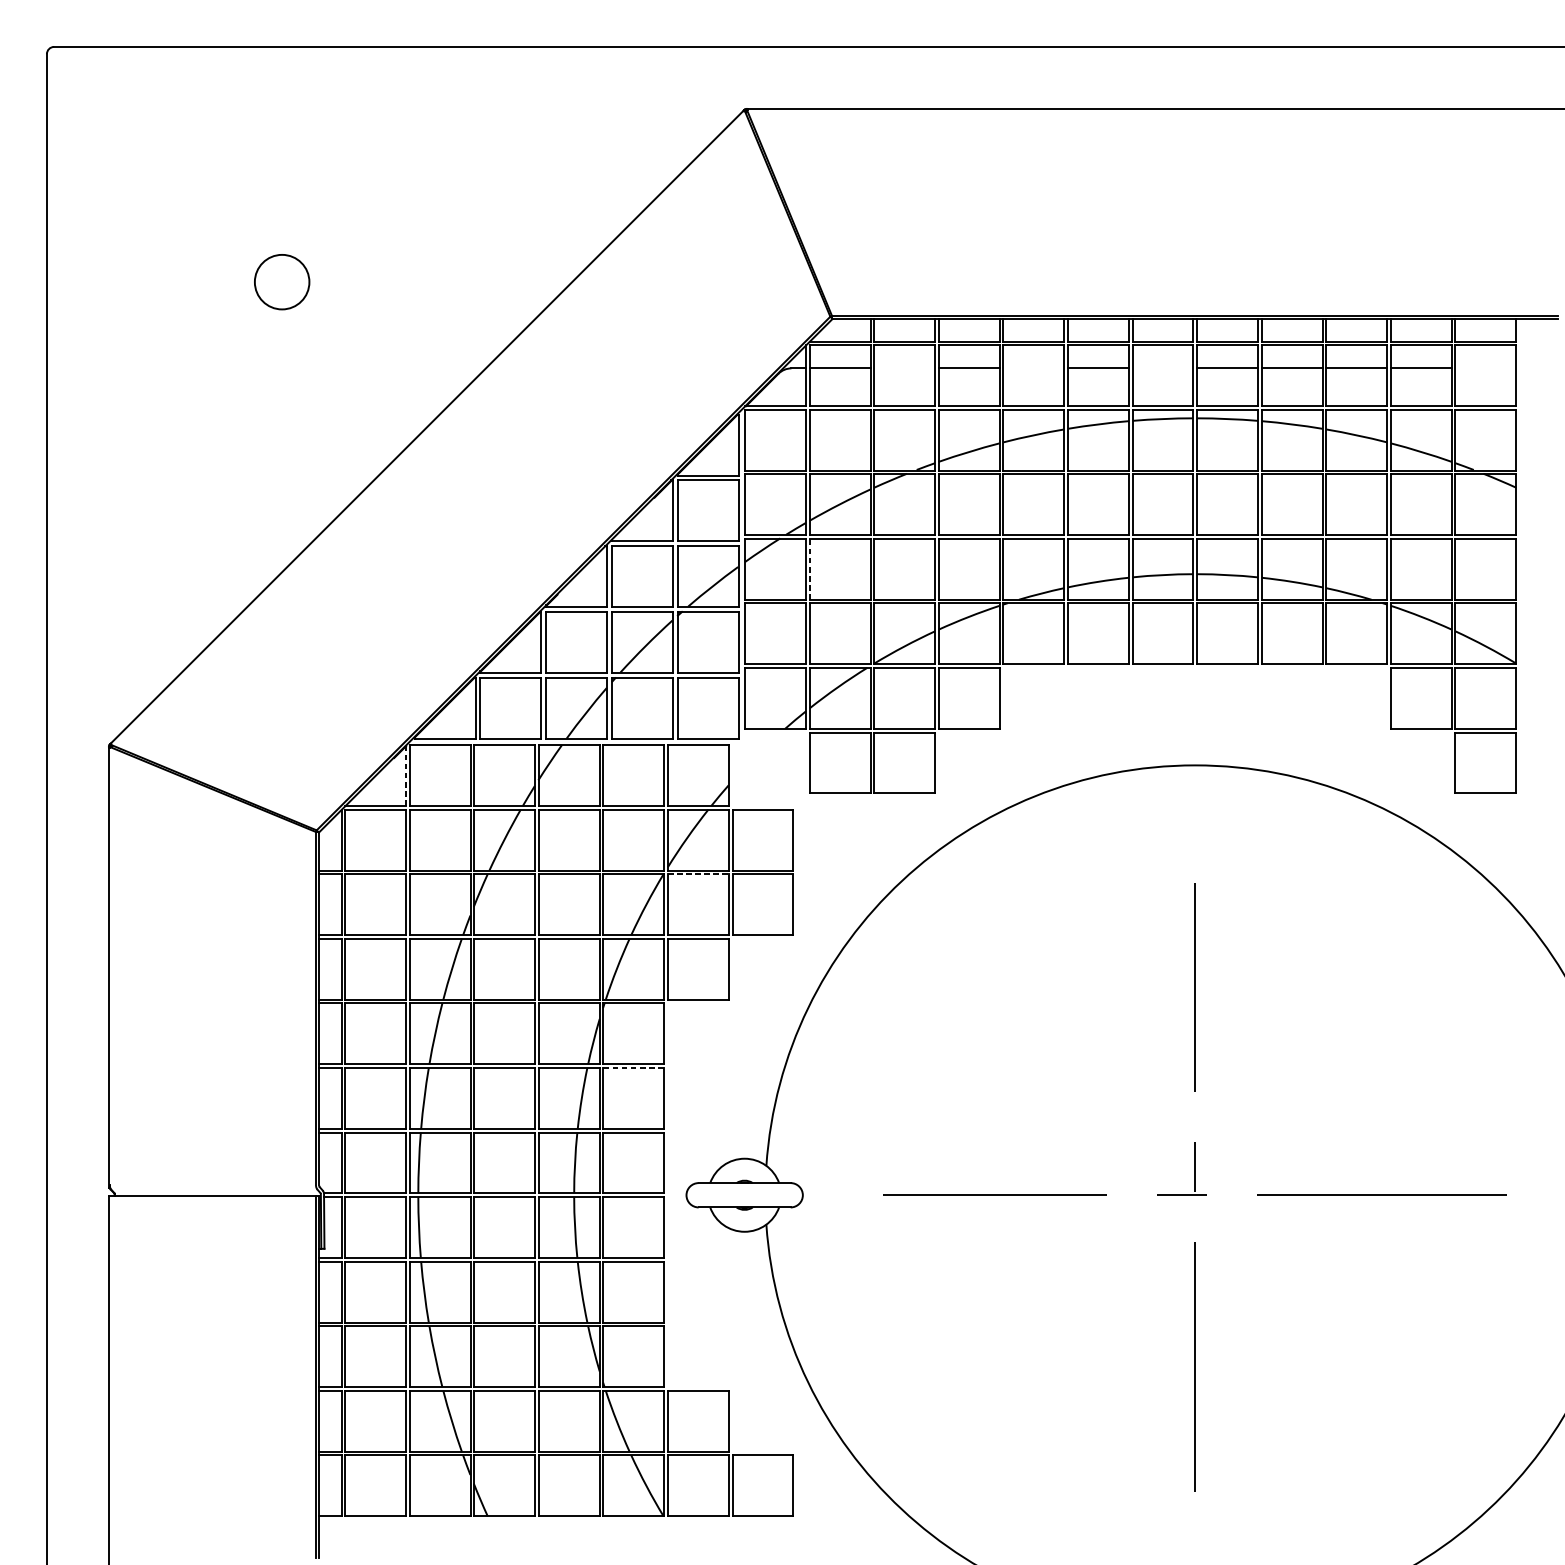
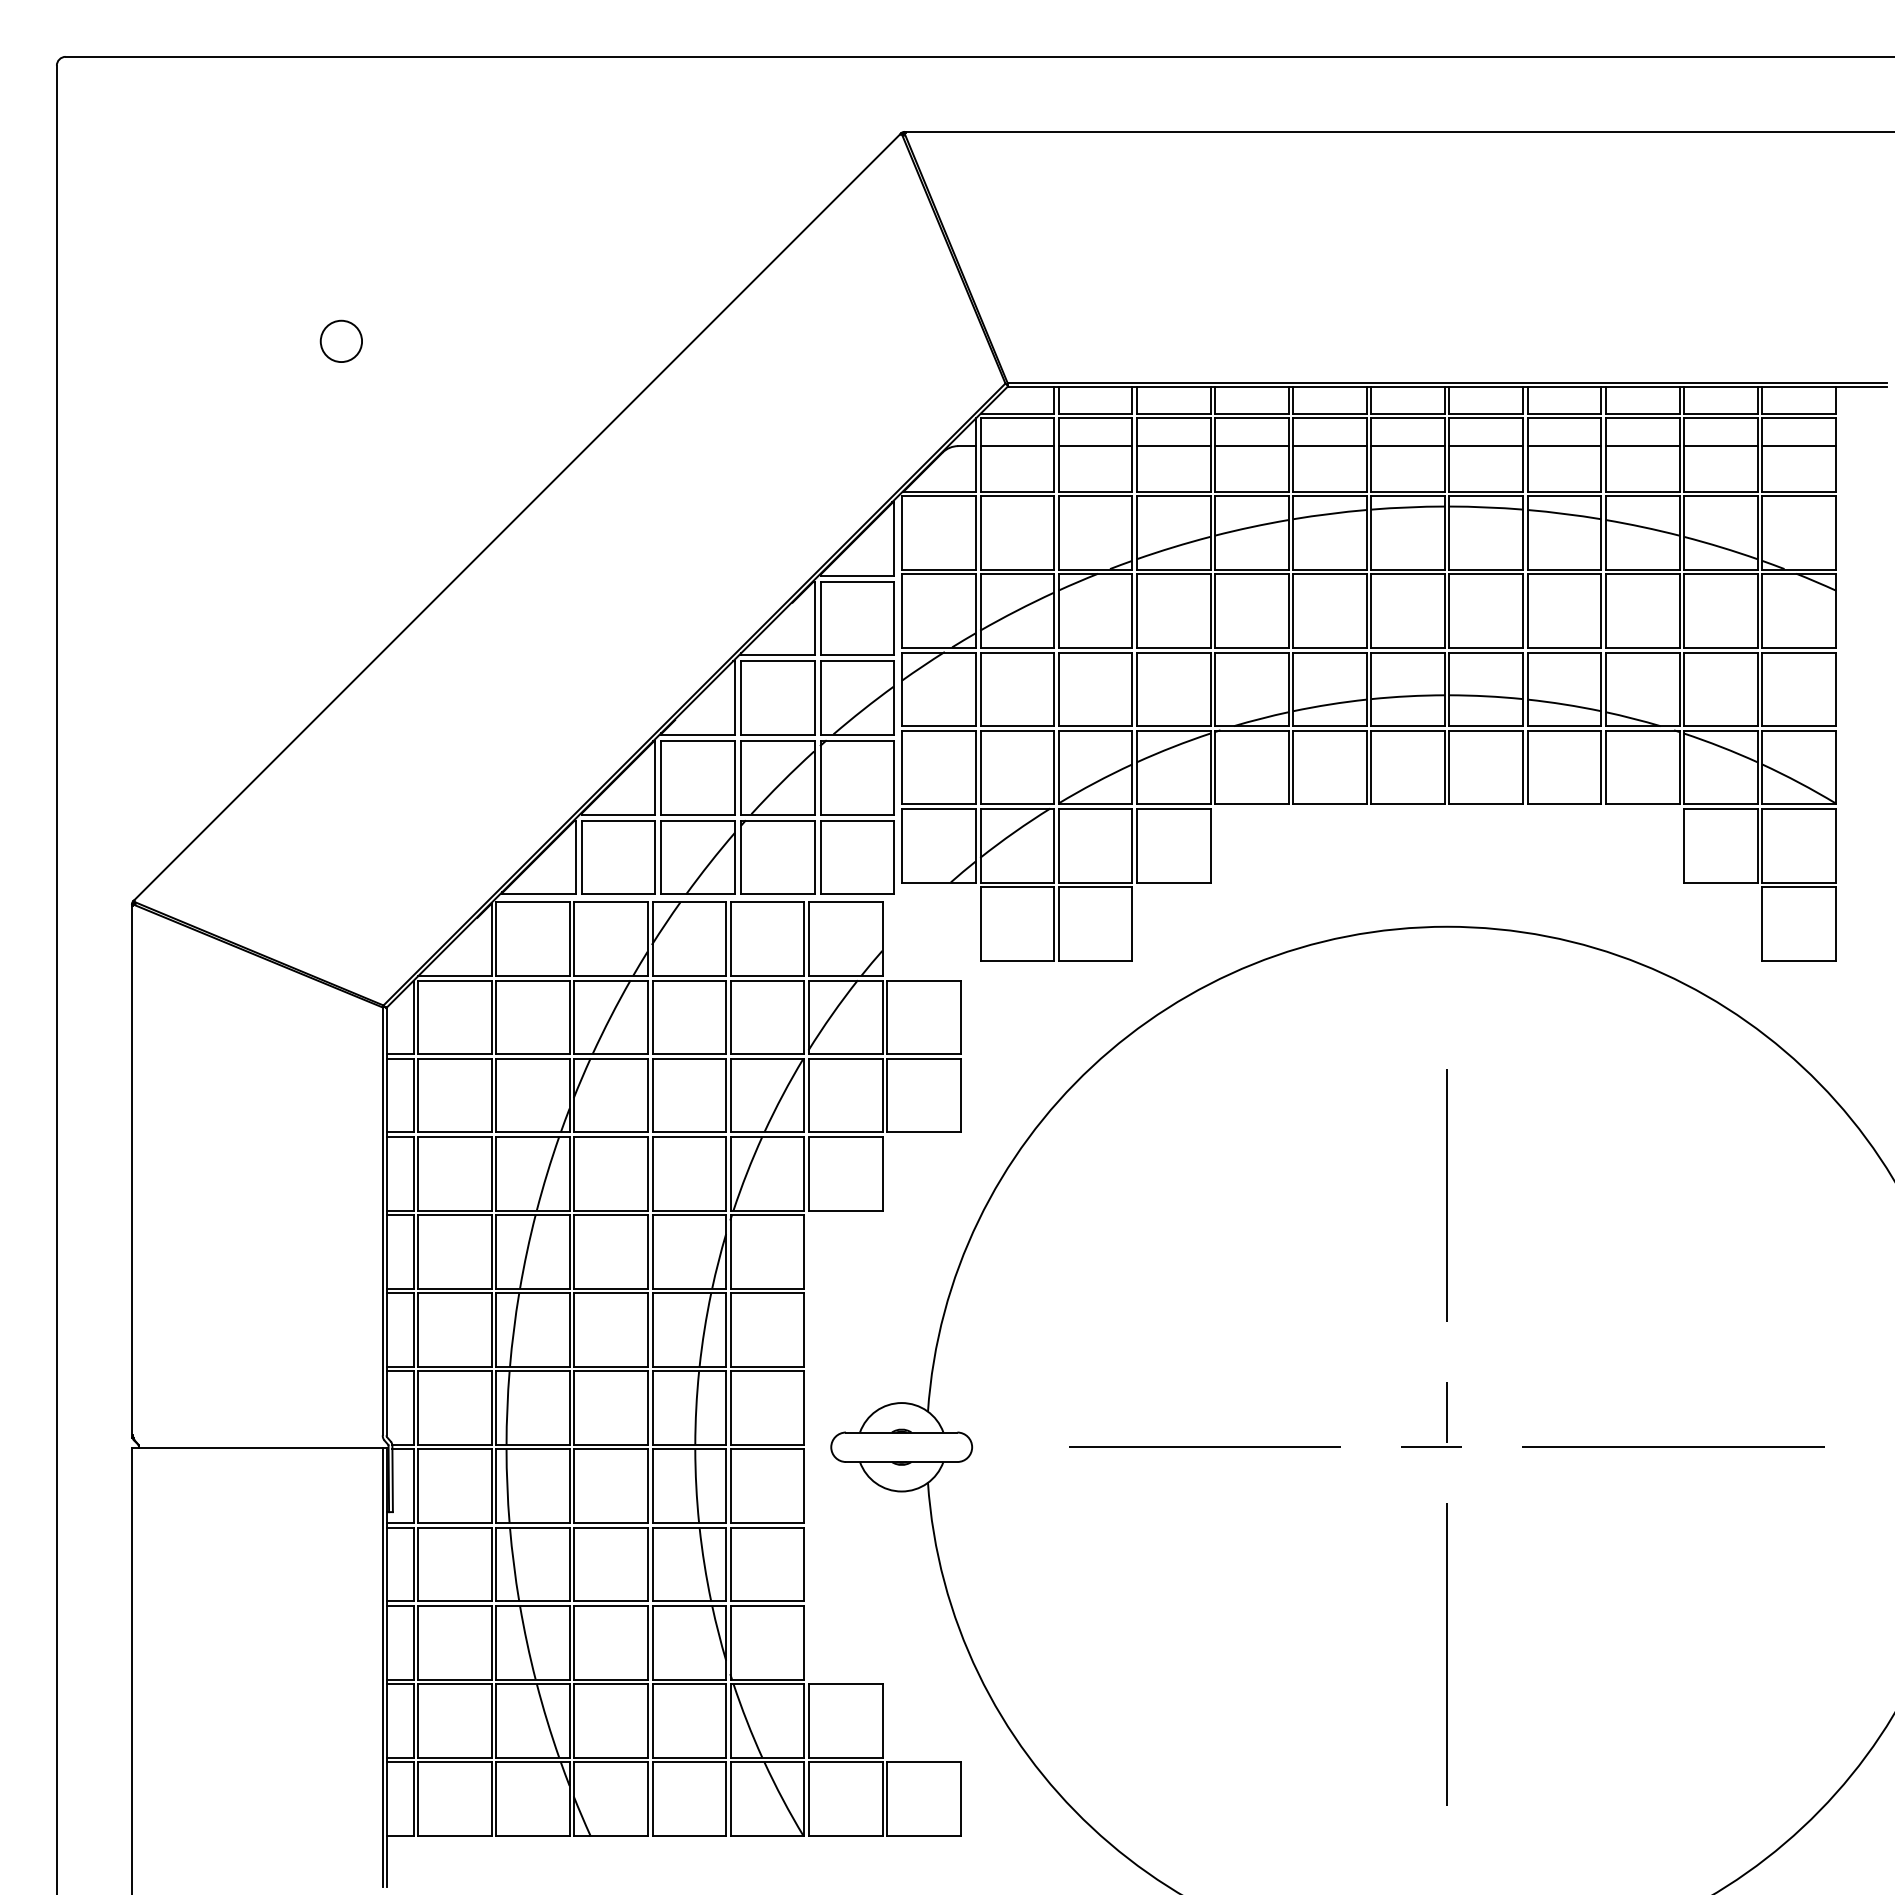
circle: (281, 281) -> (340, 340), size x0.62
line: (904, 368) -> (1095, 446), added
line: (1033, 368) -> (1251, 446), added
line: (1163, 368) -> (1408, 446), added
line: (1485, 368) -> (1798, 446), added
line: (809, 569) -> (980, 689), dashed -> solid
line: (405, 775) -> (491, 939), dashed -> solid
line: (698, 874) -> (845, 1058), dashed -> solid
line: (633, 1068) -> (767, 1293), dashed -> solid

